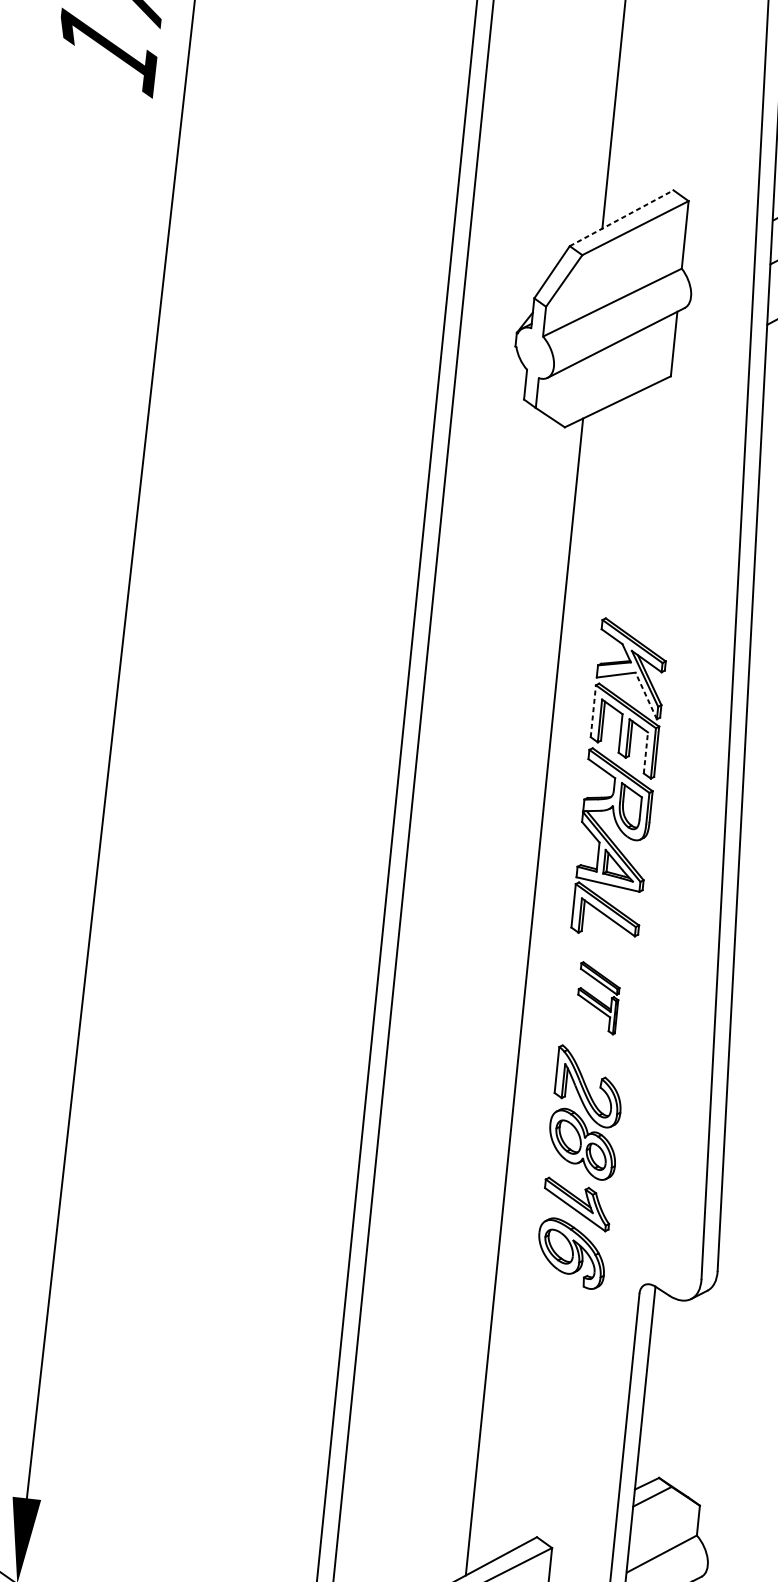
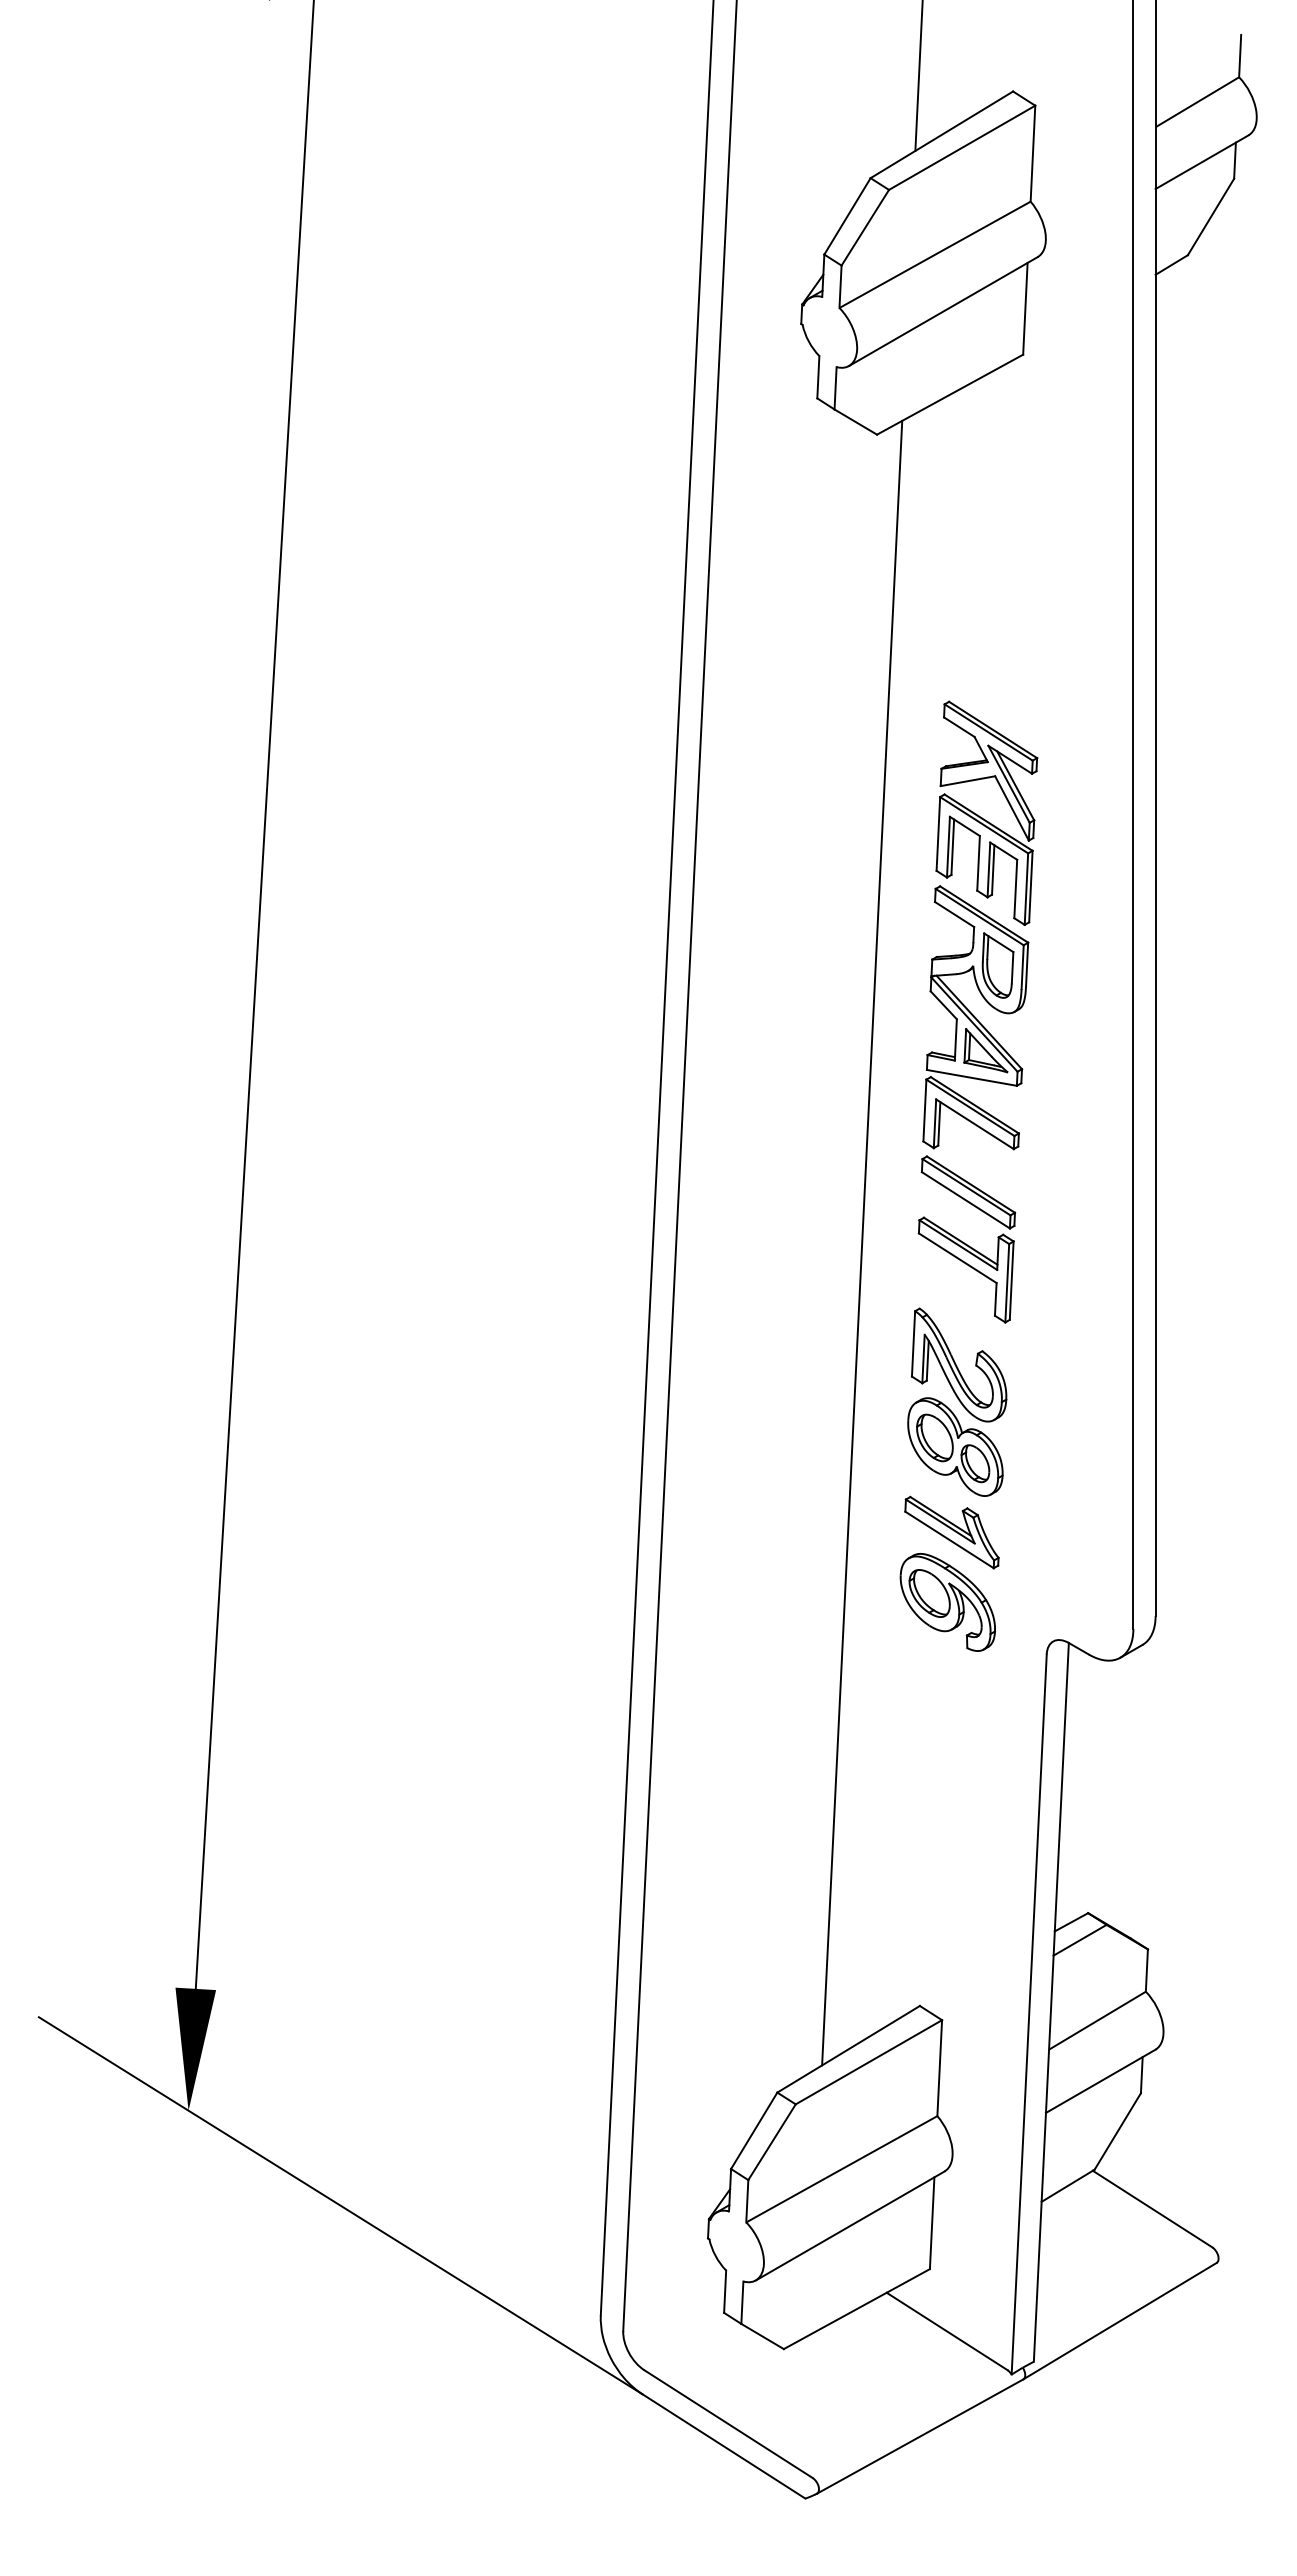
line: (622, 218) -> (942, 134), dashed -> solid
line: (645, 695) -> (1011, 808), dashed -> solid
line: (593, 710) -> (938, 833), dashed -> solid
line: (645, 752) -> (1015, 888), dashed -> solid
part: (598, 998) -> (966, 1239), size x1.67

